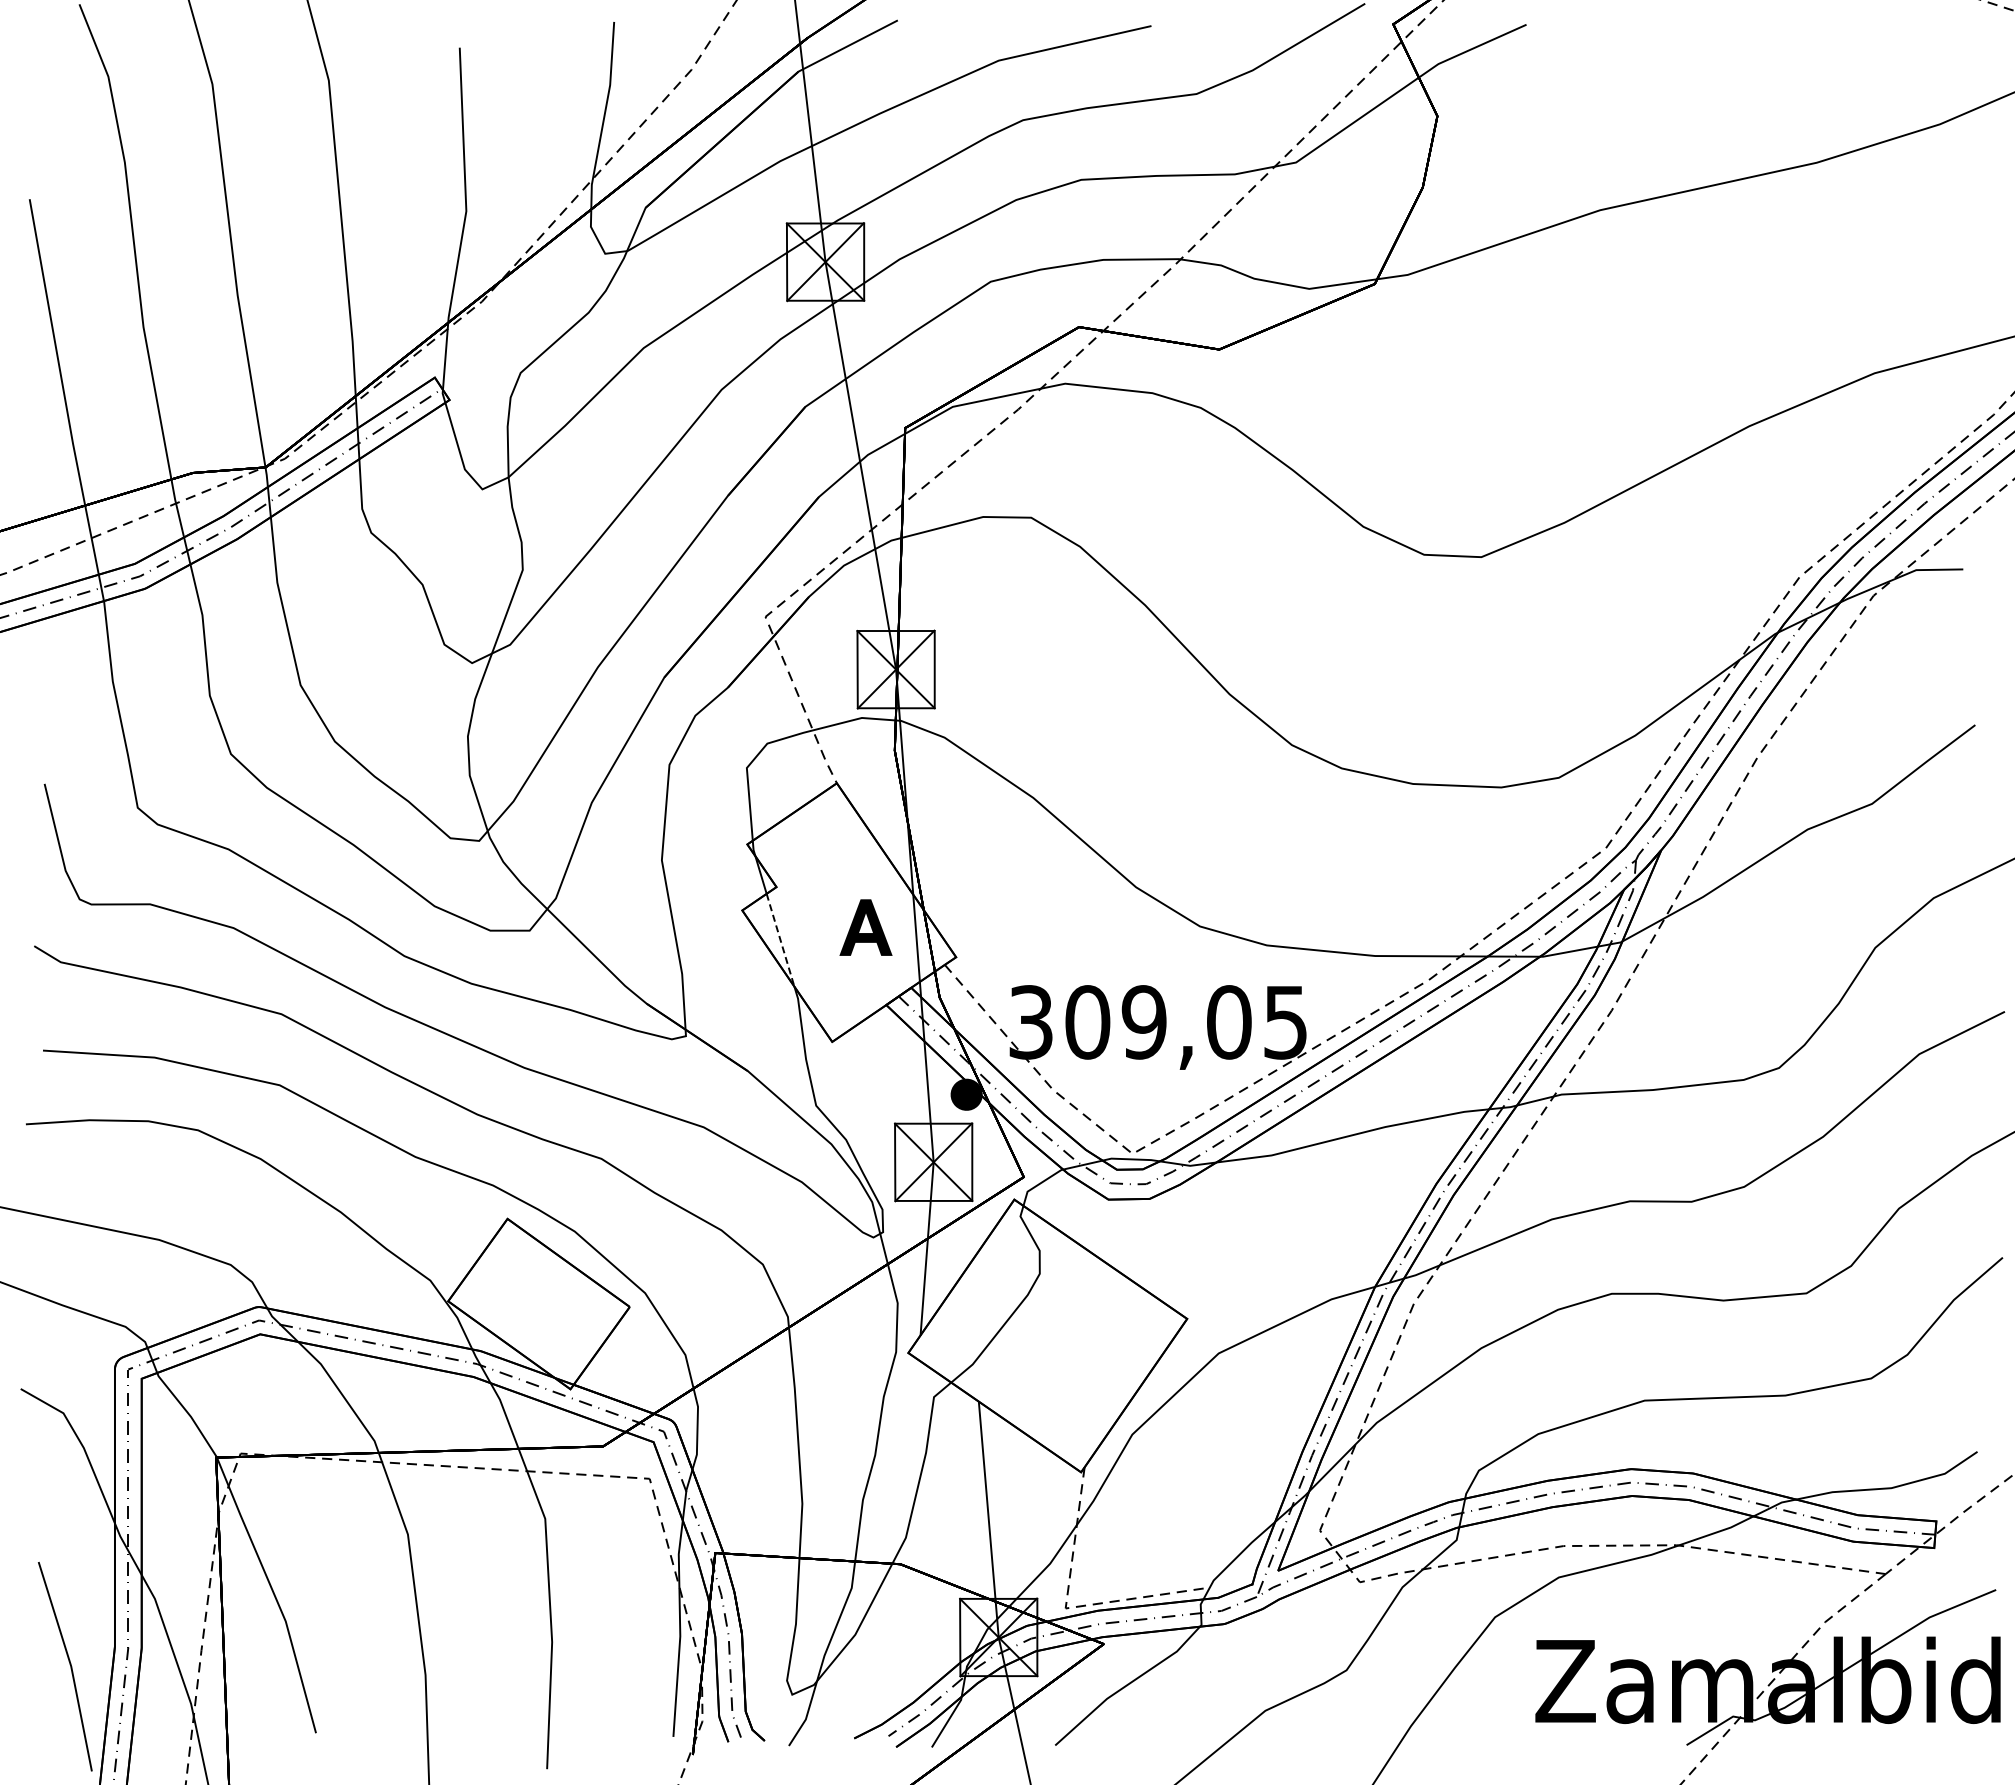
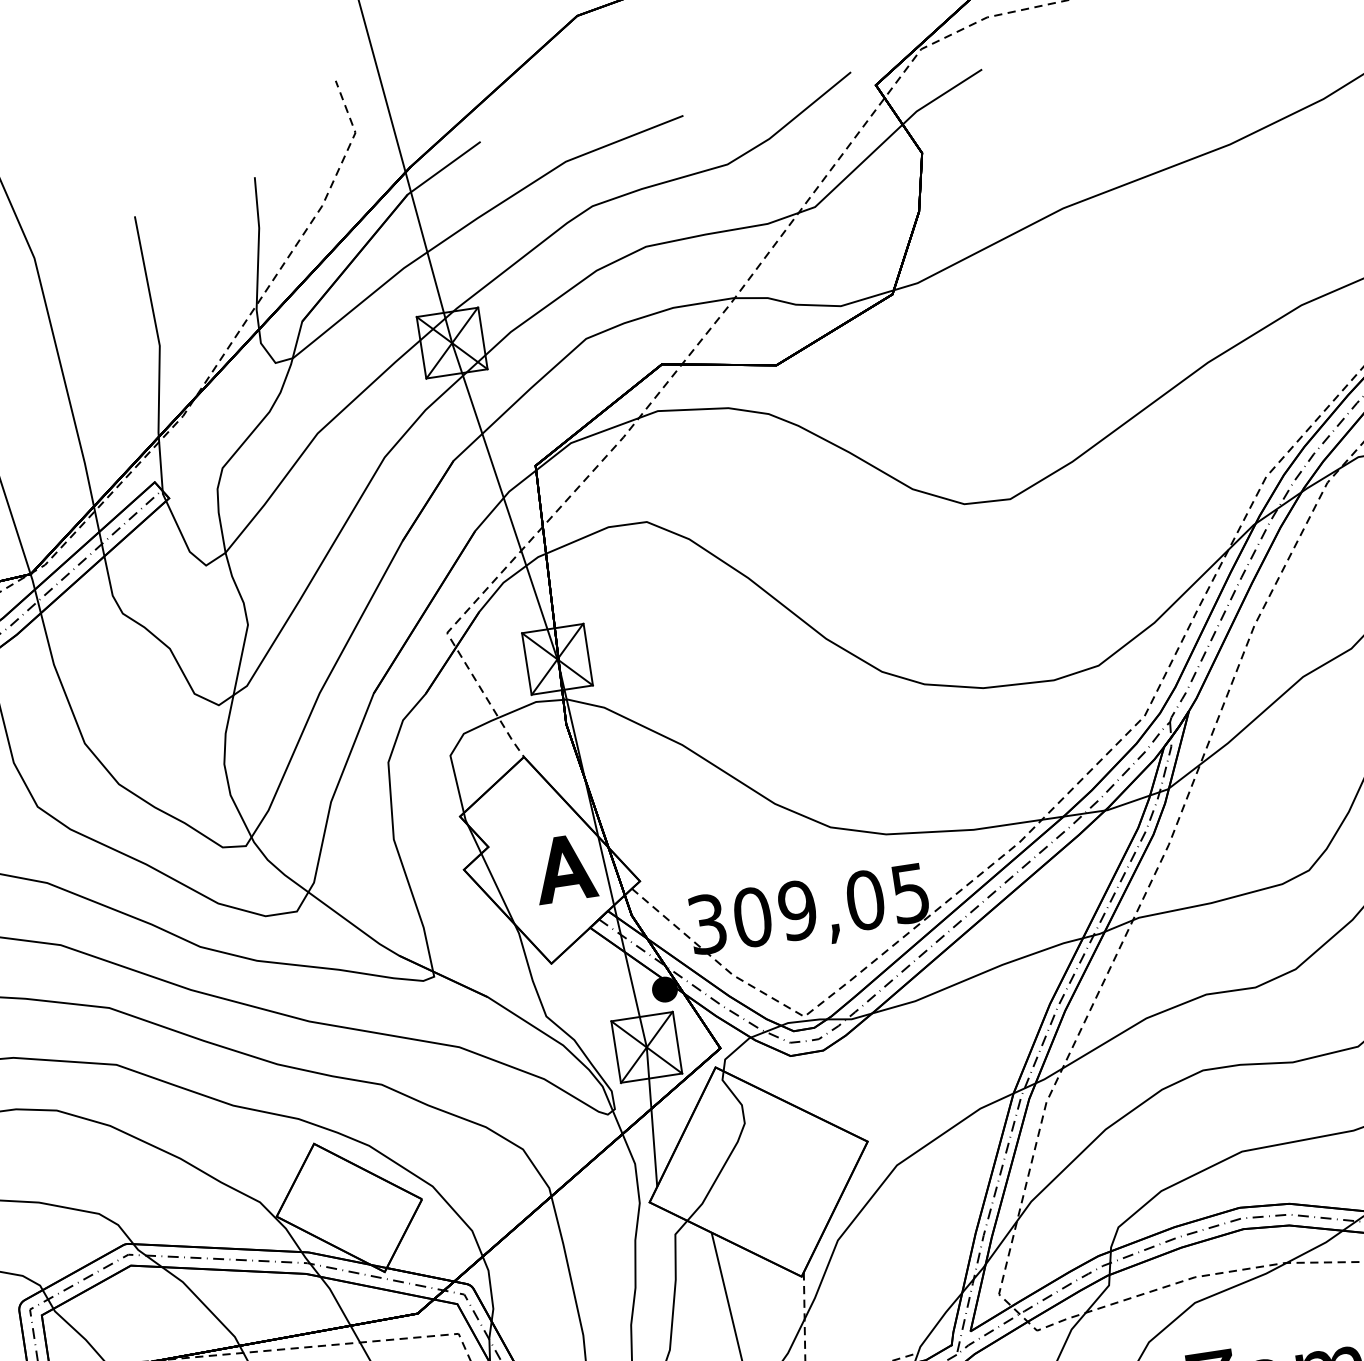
part: (865, 927) -> (564, 868), size x1.43
line: (780, 940) -> (498, 889), dashed -> solid

